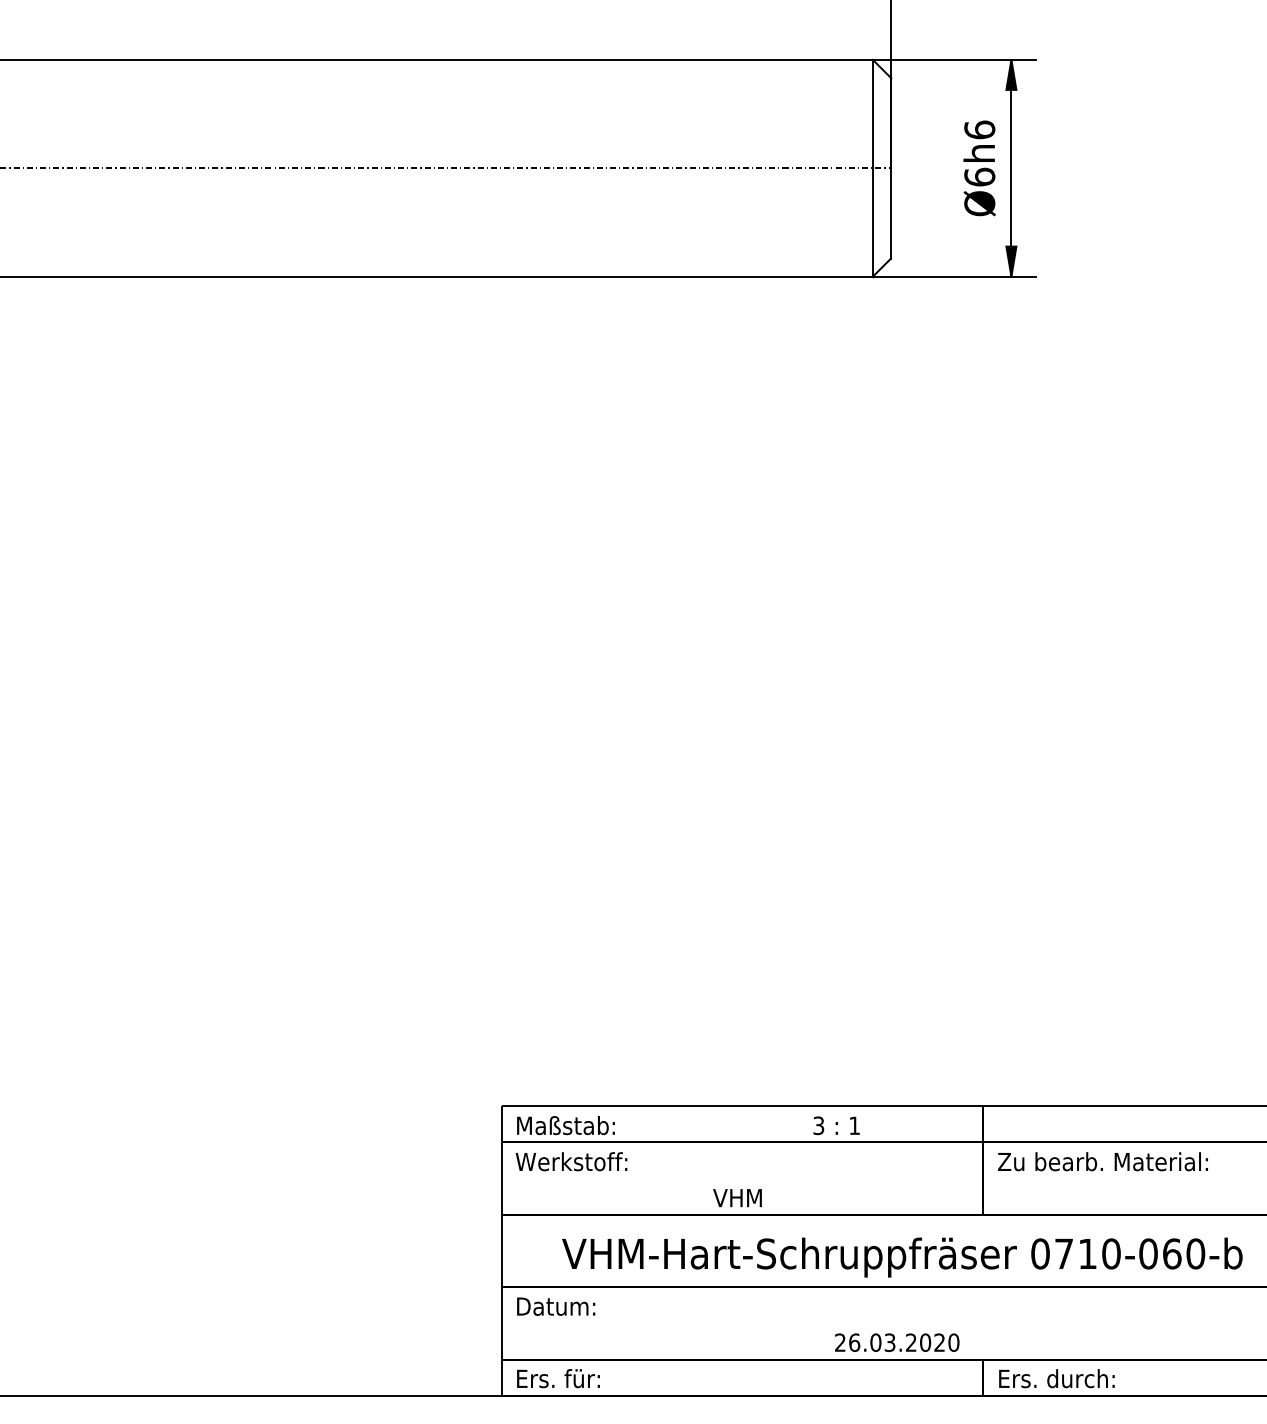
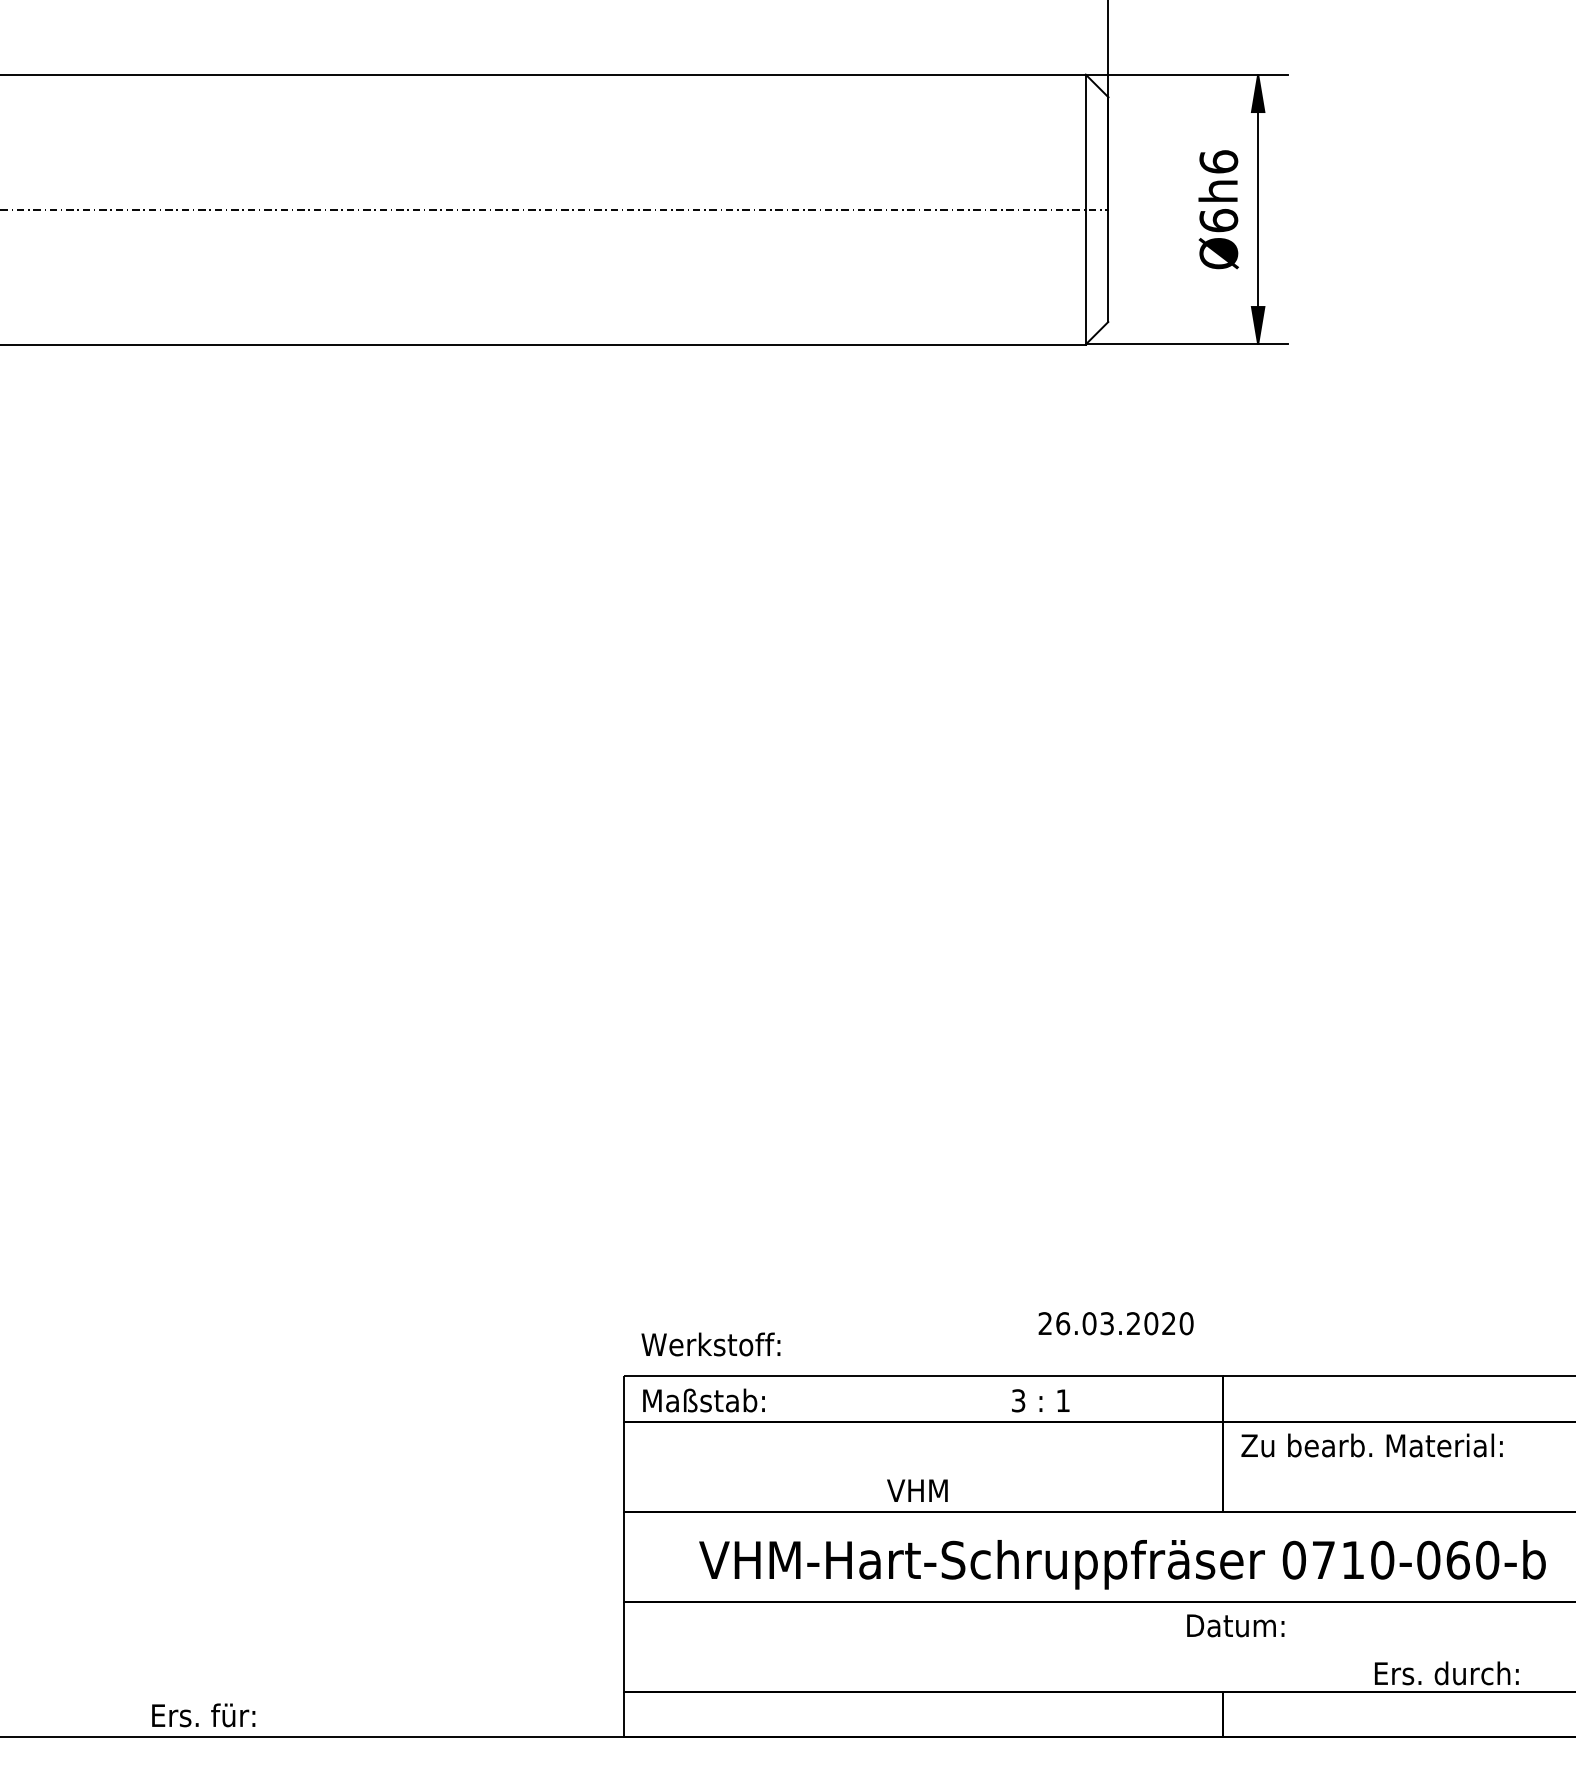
text: (571, 1161) -> (710, 1344), moved
text: (555, 1306) -> (1235, 1625), moved
text: (896, 1342) -> (1115, 1323), moved
text: (558, 1378) -> (203, 1715), moved
text: (1056, 1378) -> (1446, 1673), moved

